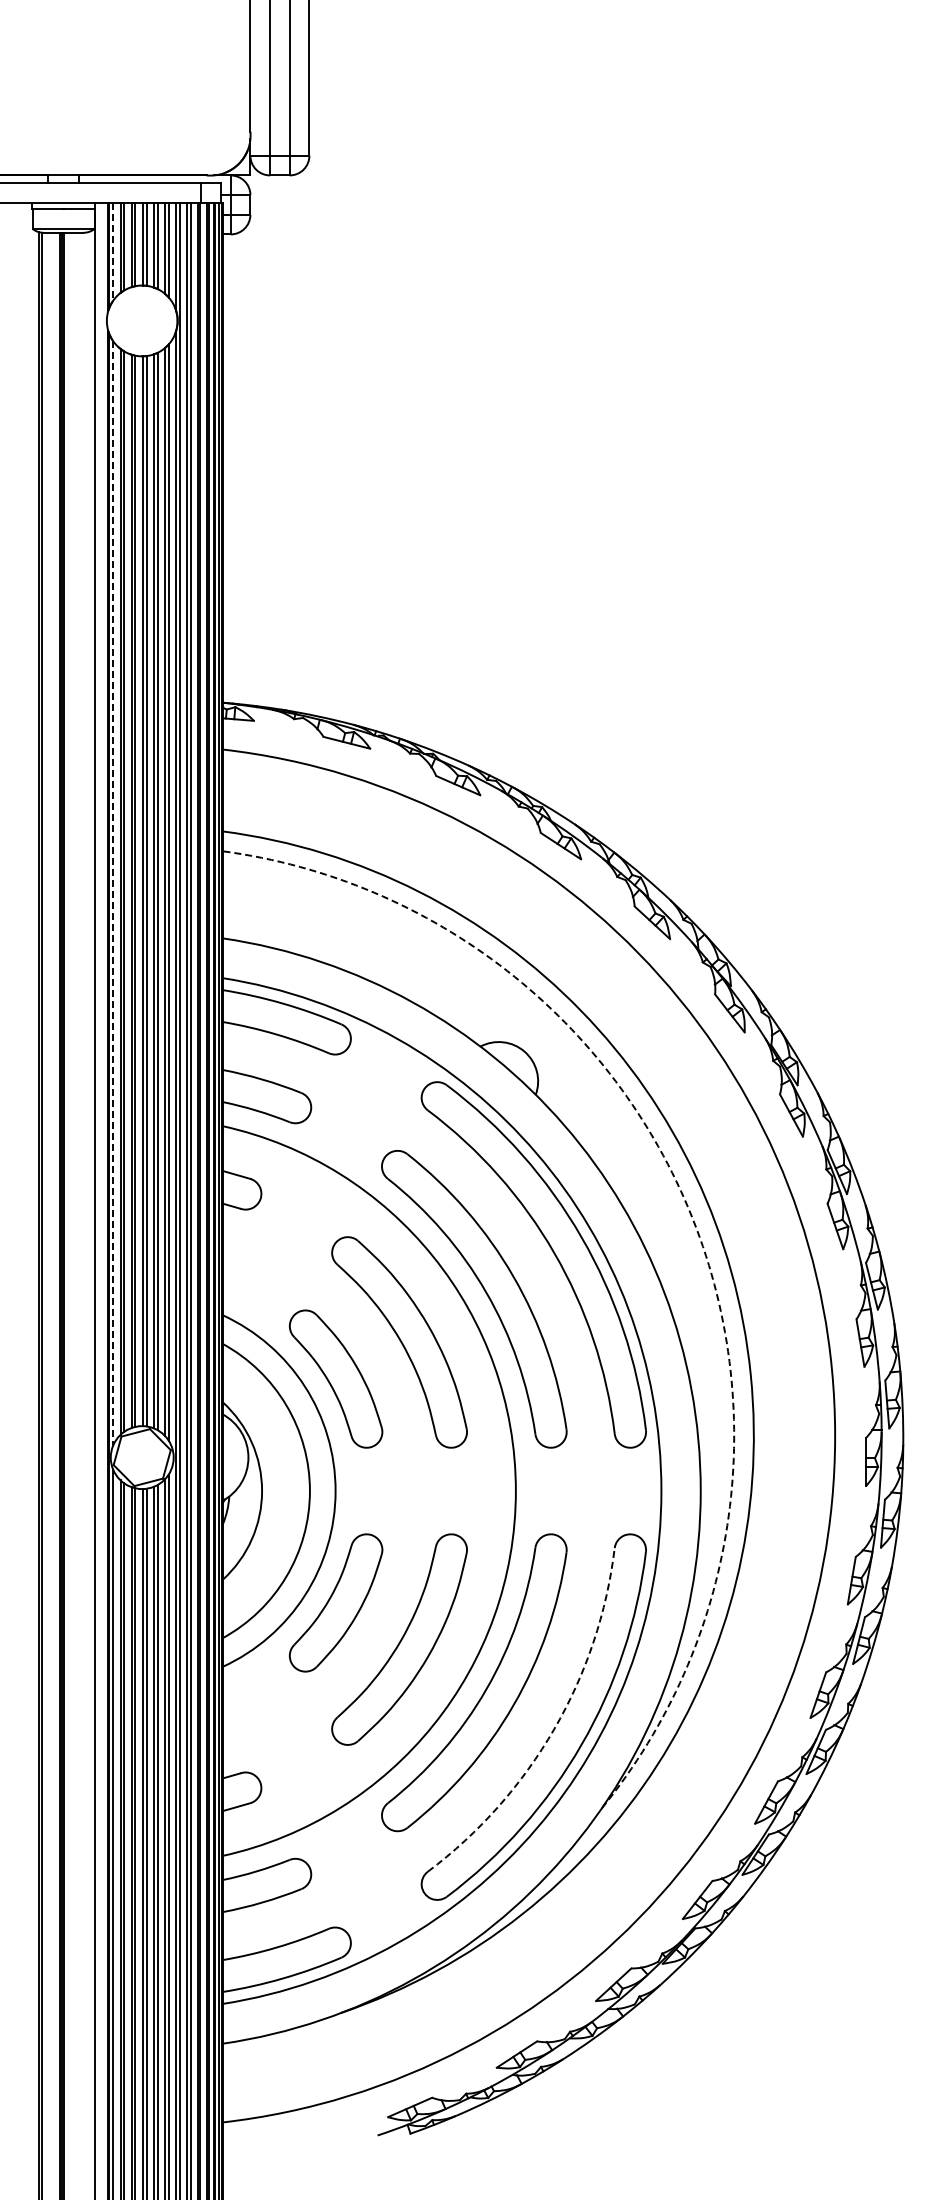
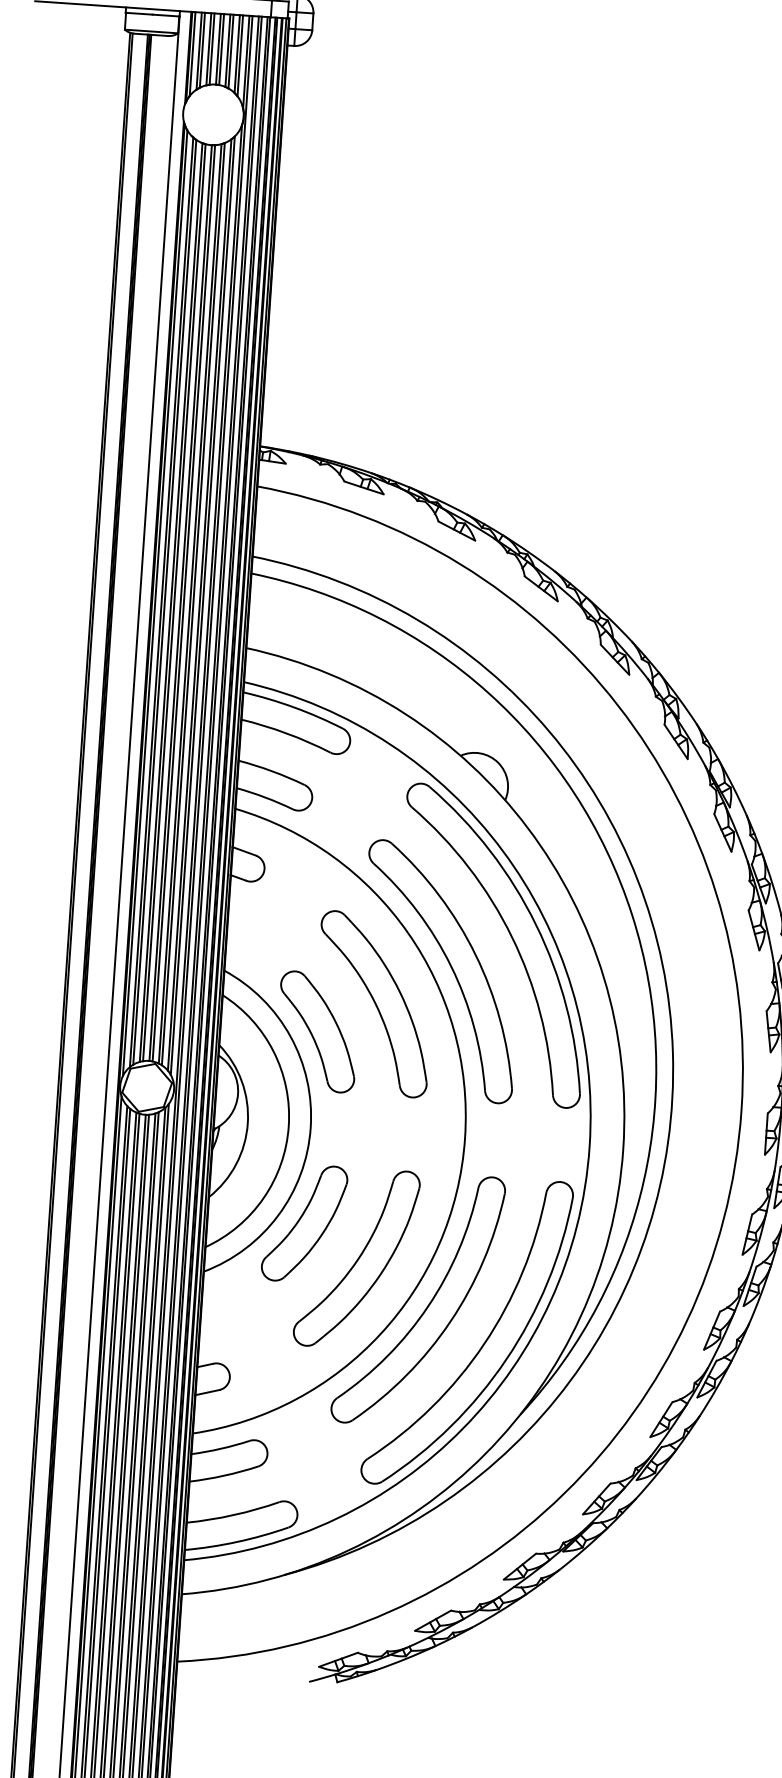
line: (113, 251) -> (192, 53), dashed -> solid
line: (113, 893) -> (155, 603), dashed -> solid
arc: (692, 1218) -> (632, 915), dashed -> solid
arc: (554, 1729) -> (484, 1344), dashed -> solid

